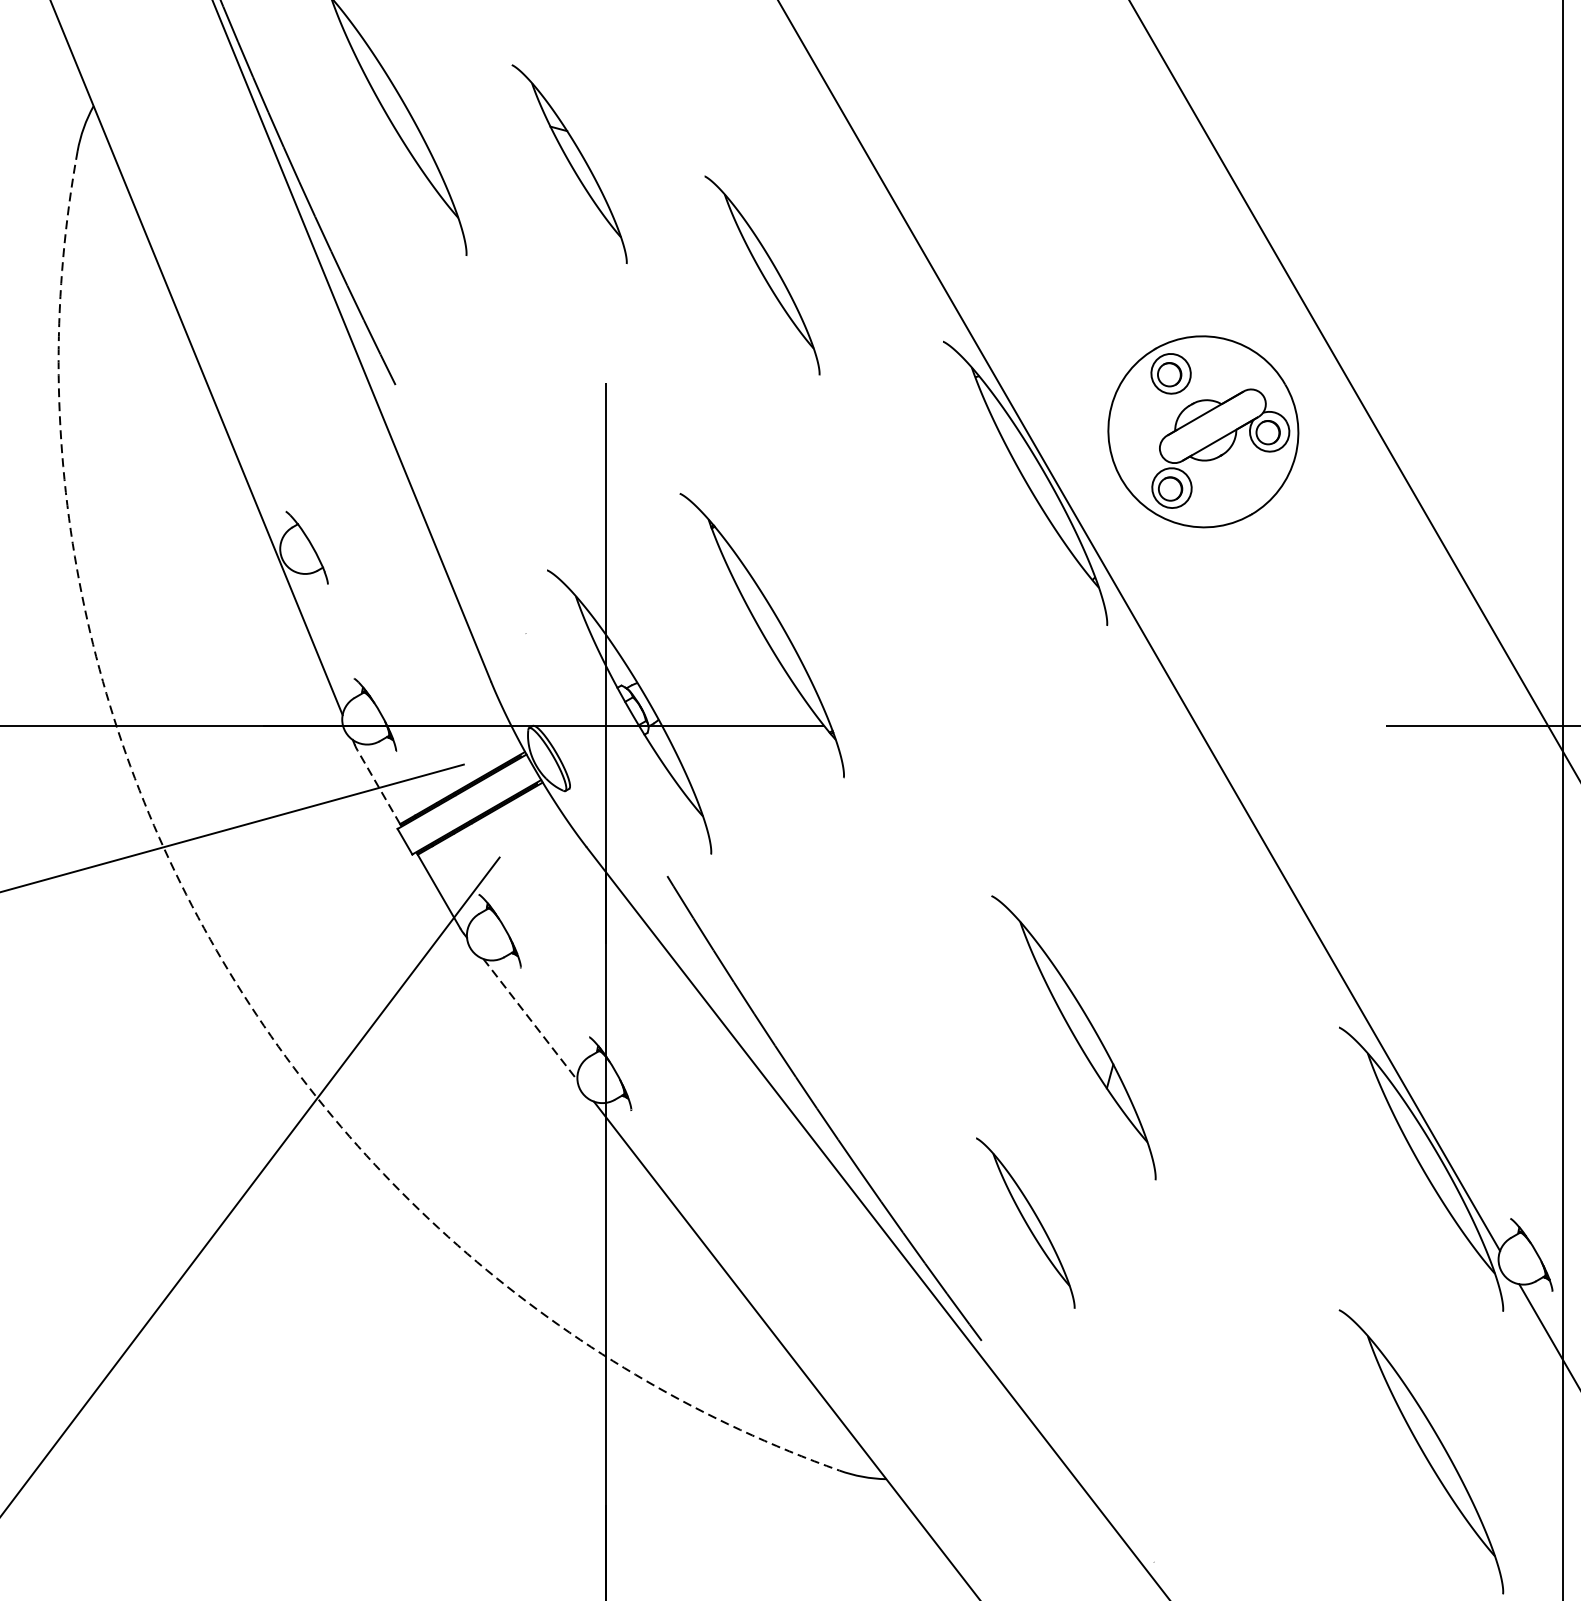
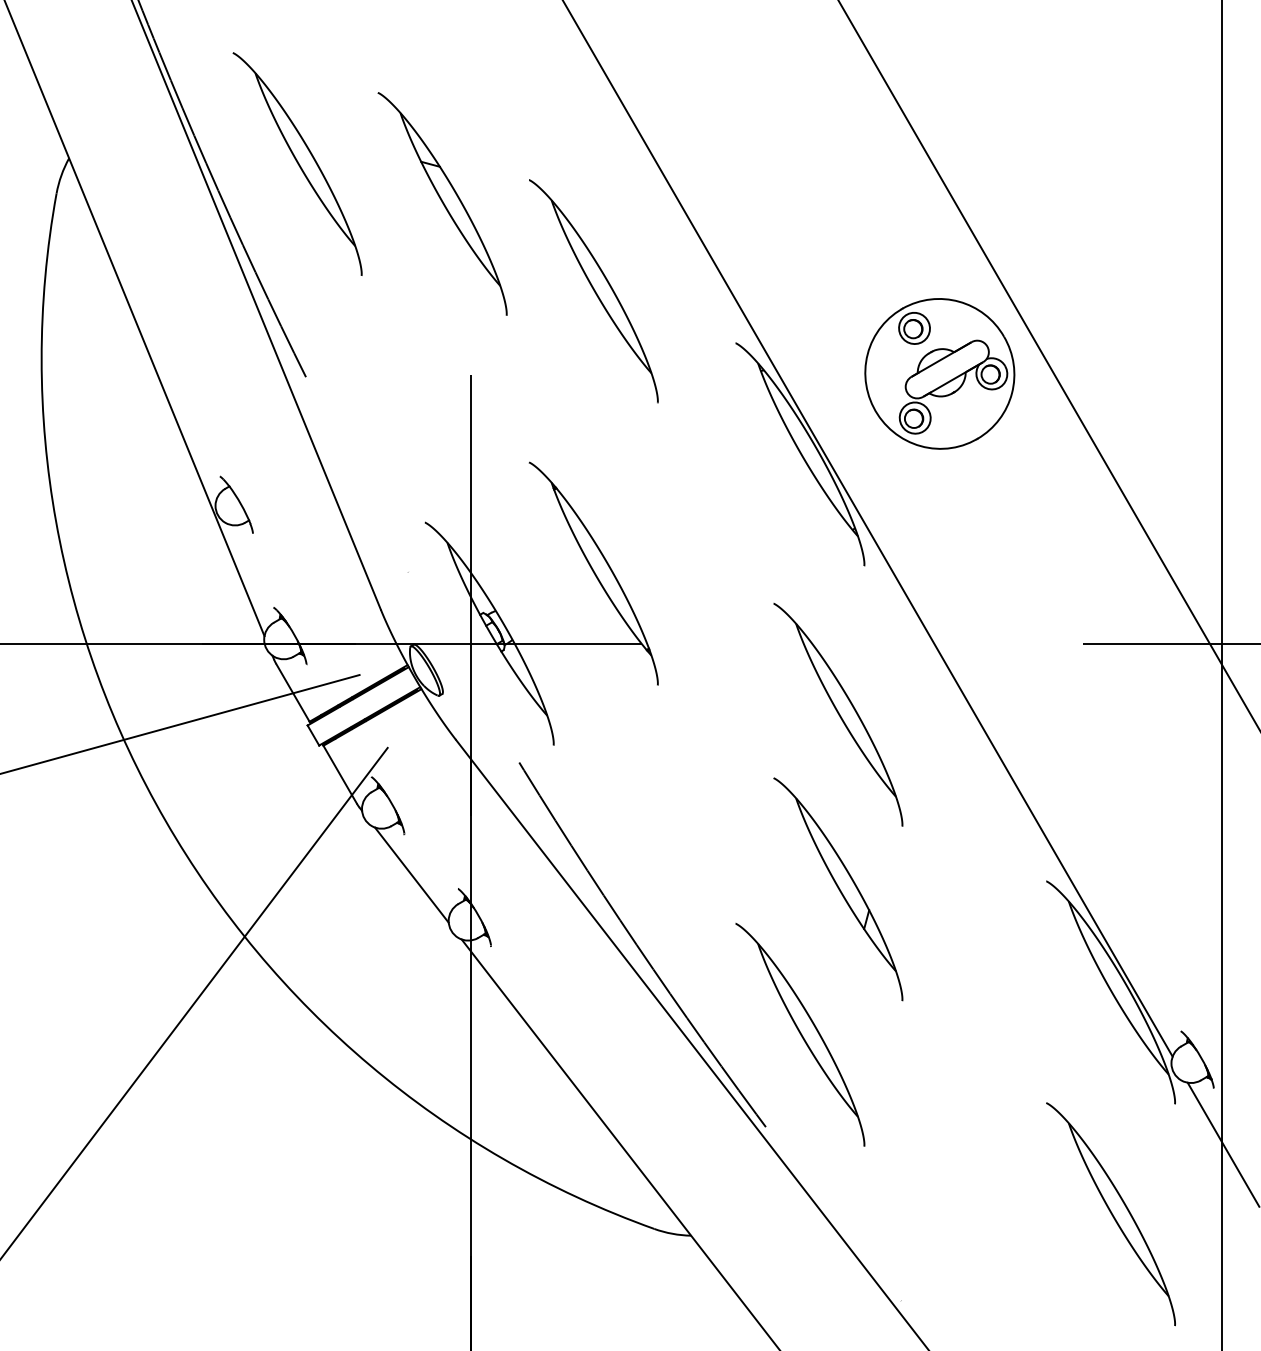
part: (569, 163) -> (442, 203), size x1.43
part: (761, 275) -> (593, 291), size x1.43
part: (1202, 431) -> (939, 373), moved
line: (378, 786) -> (292, 692), dashed -> solid
part: (1074, 814) -> (838, 714), added
arc: (216, 950) -> (165, 820), dashed -> solid
line: (531, 1020) -> (412, 875), dashed -> solid
part: (1025, 1222) -> (800, 1034), size x1.67

